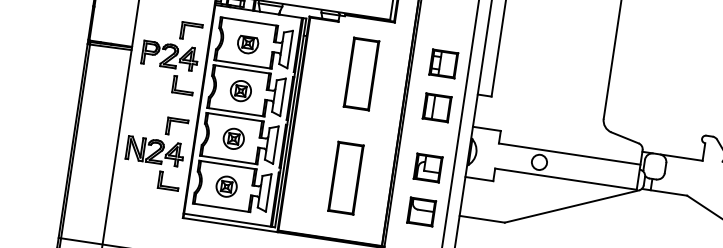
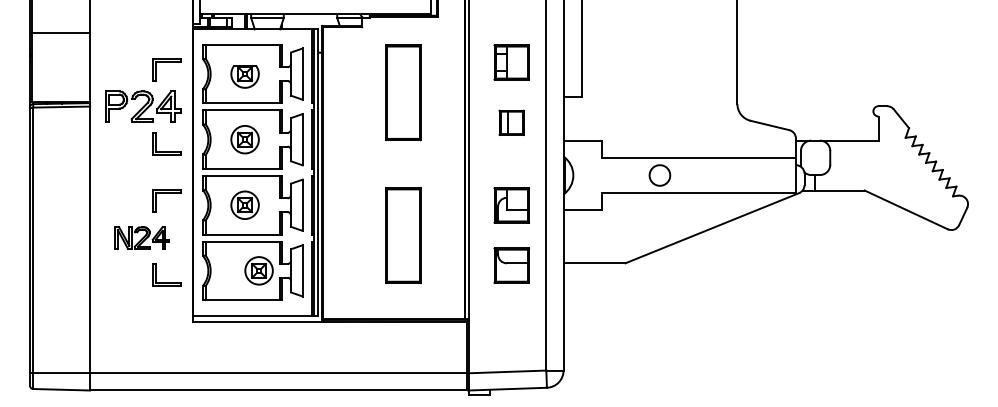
part: (437, 107) -> (511, 122), size x0.7
part: (155, 151) -> (142, 237), size x0.7
part: (226, 186) -> (258, 270), moved

